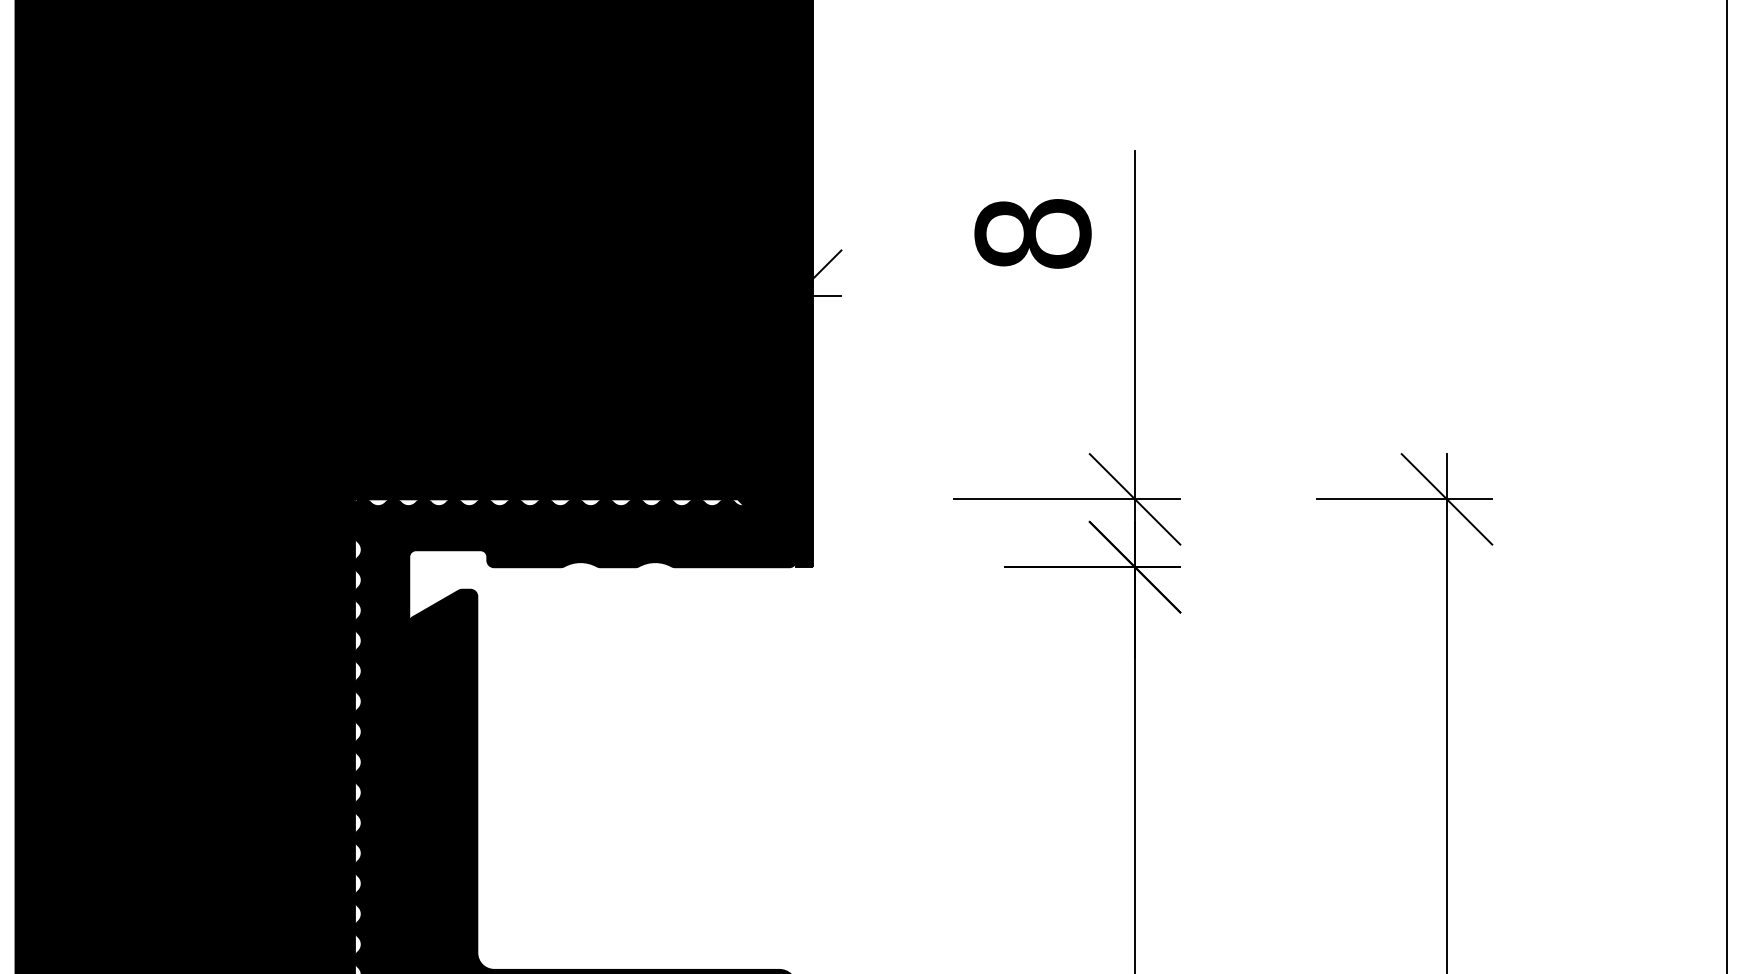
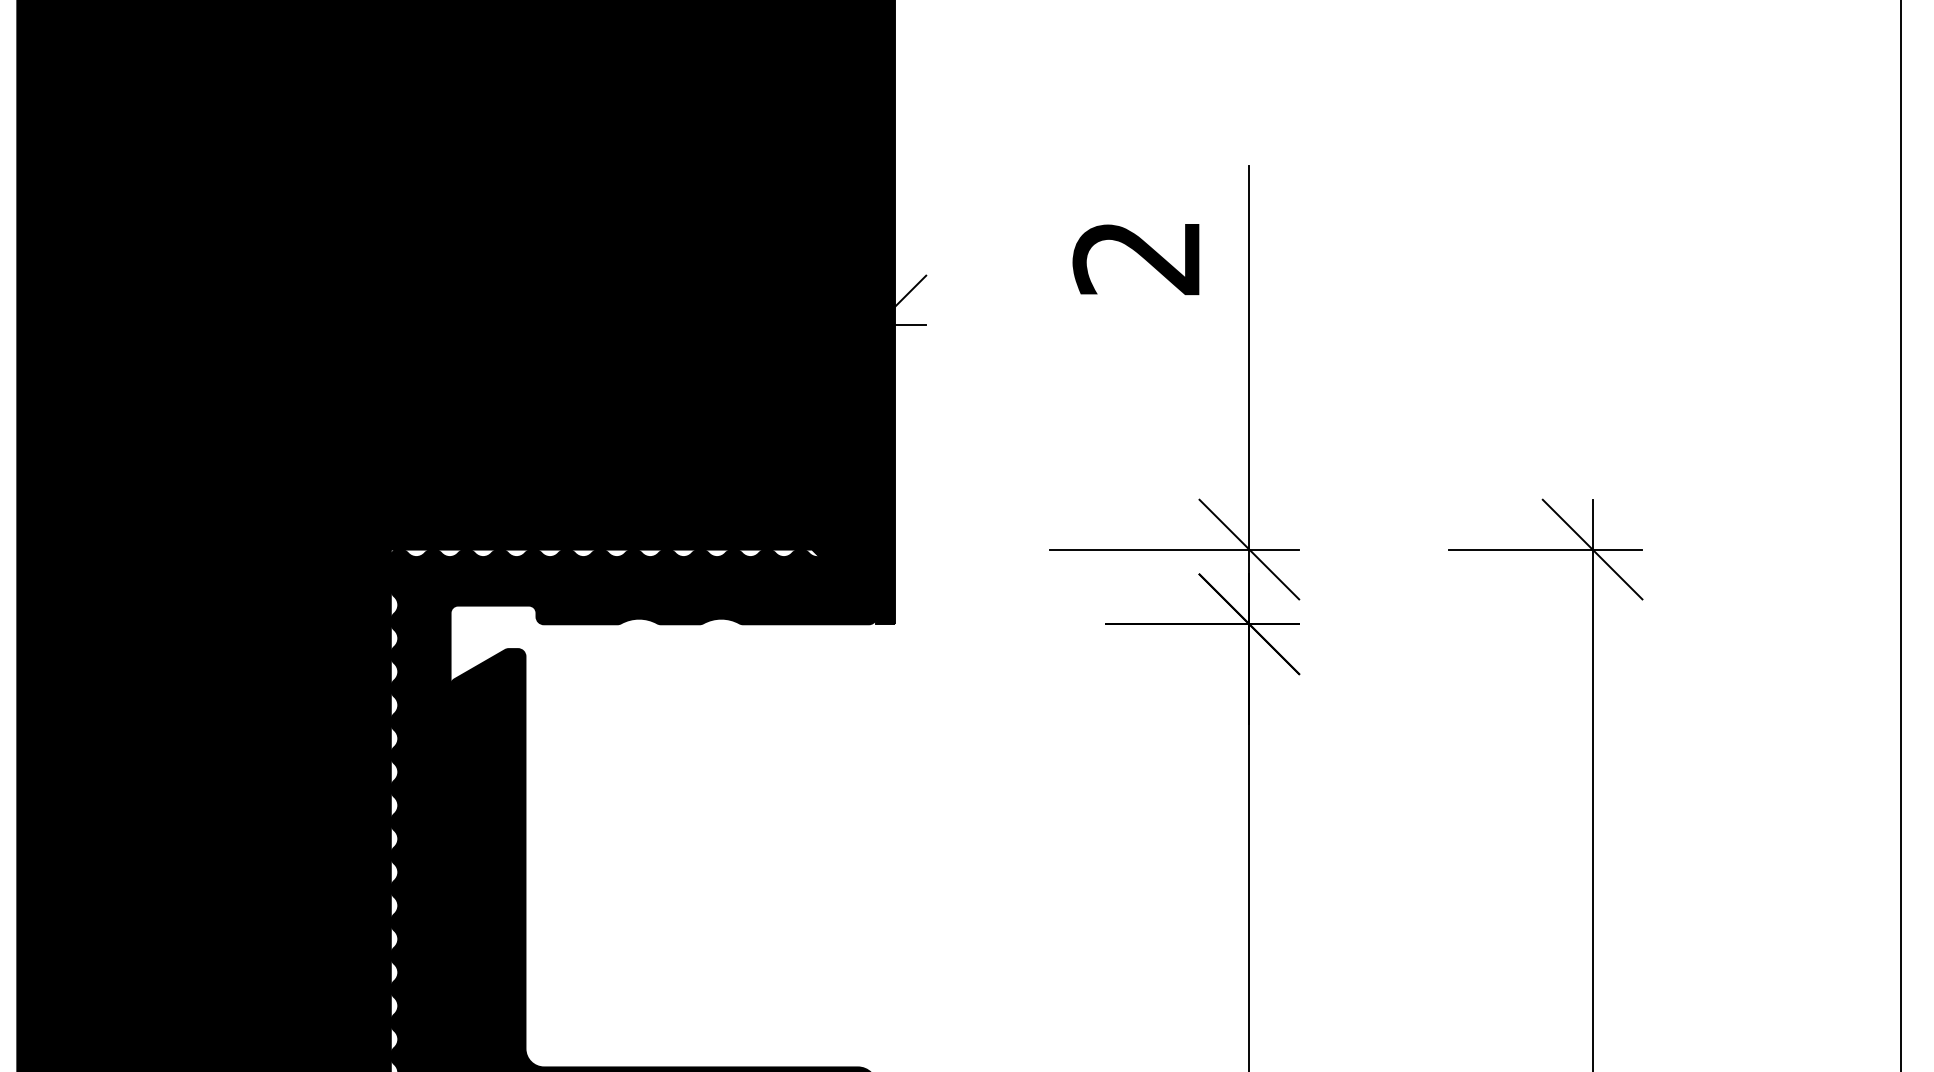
text: (1032, 233) -> (1136, 257), 8 -> 2

